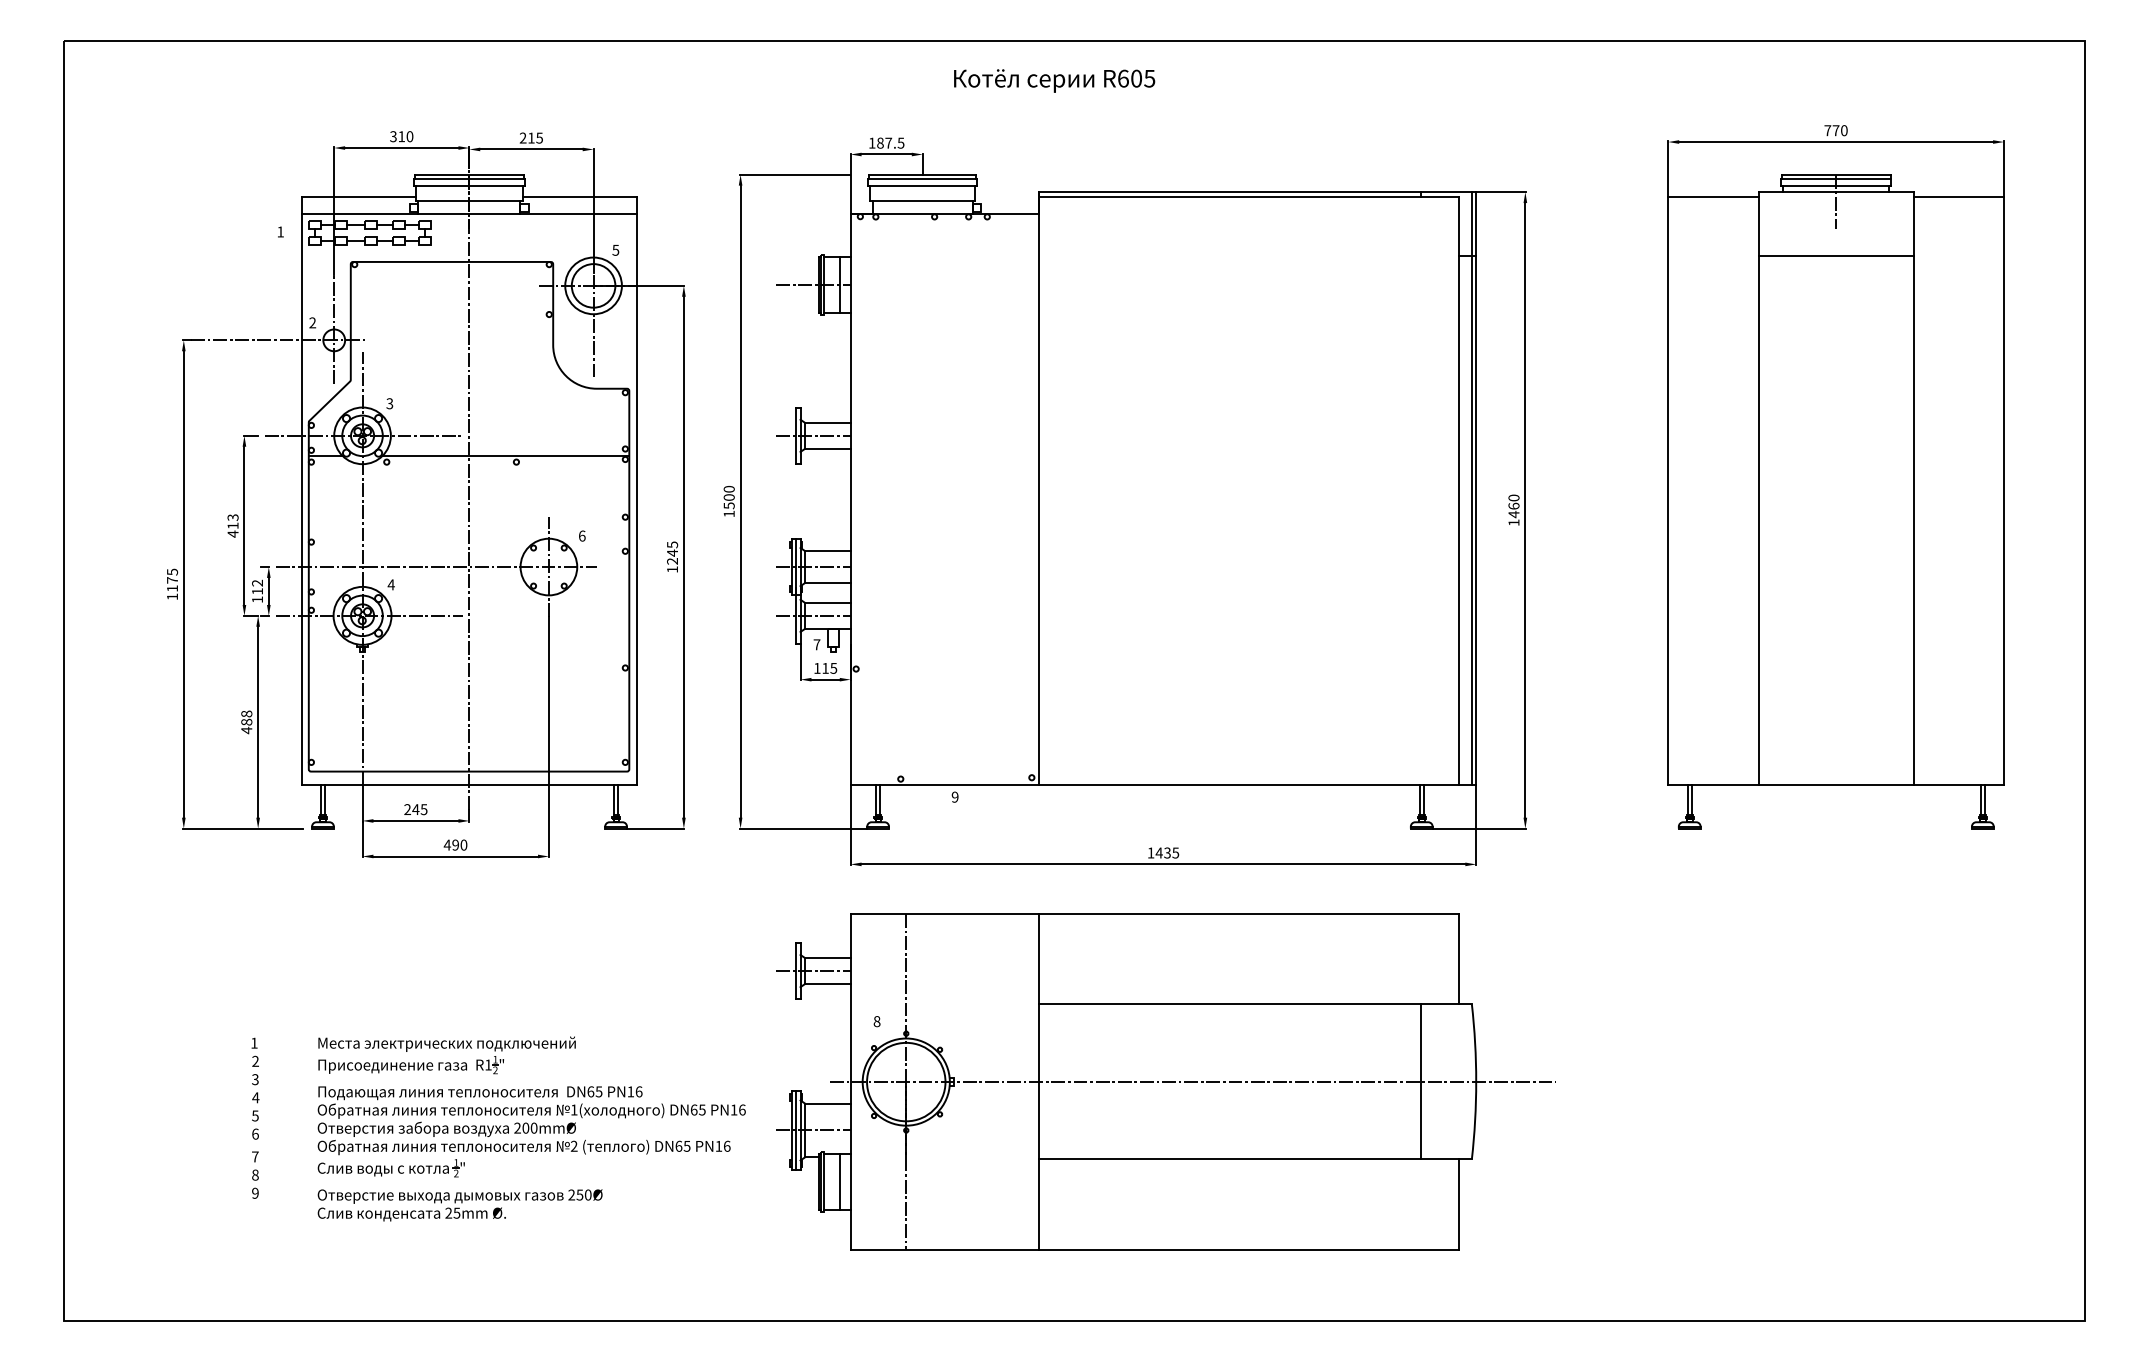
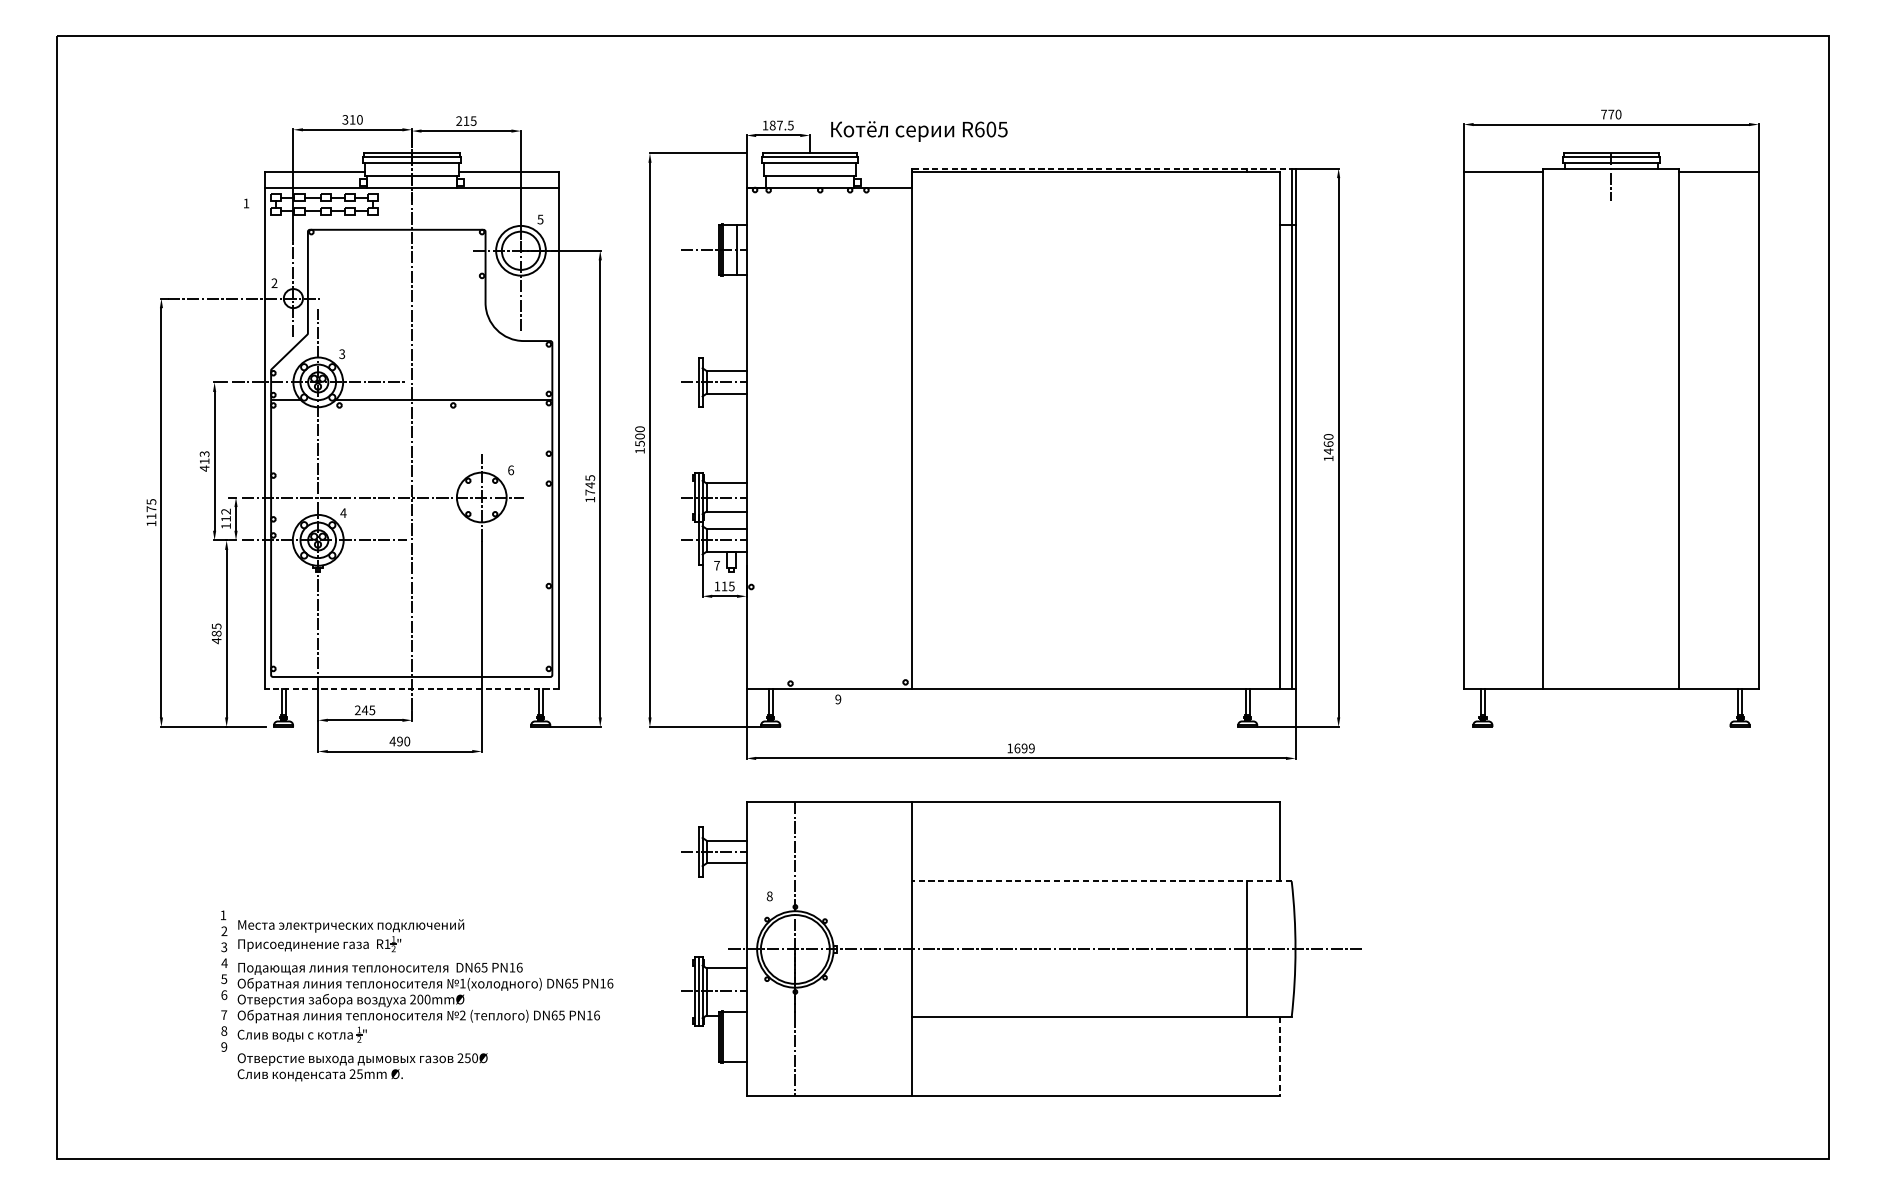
text: (1054, 80) -> (919, 131), moved
line: (1257, 192) -> (1103, 168), solid -> dashed
line: (1835, 255) -> (1610, 224), removed
text: (672, 561) -> (590, 492), 1245 -> 1745
text: (246, 713) -> (216, 626), 488 -> 485
line: (469, 785) -> (412, 689), solid -> dashed
text: (1167, 852) -> (1024, 747), 1435 -> 1699
line: (1255, 1004) -> (1101, 881), solid -> dashed
part: (531, 1128) -> (425, 999), moved
line: (839, 1181) -> (736, 1036), removed
line: (1458, 1204) -> (1279, 1056), solid -> dashed

